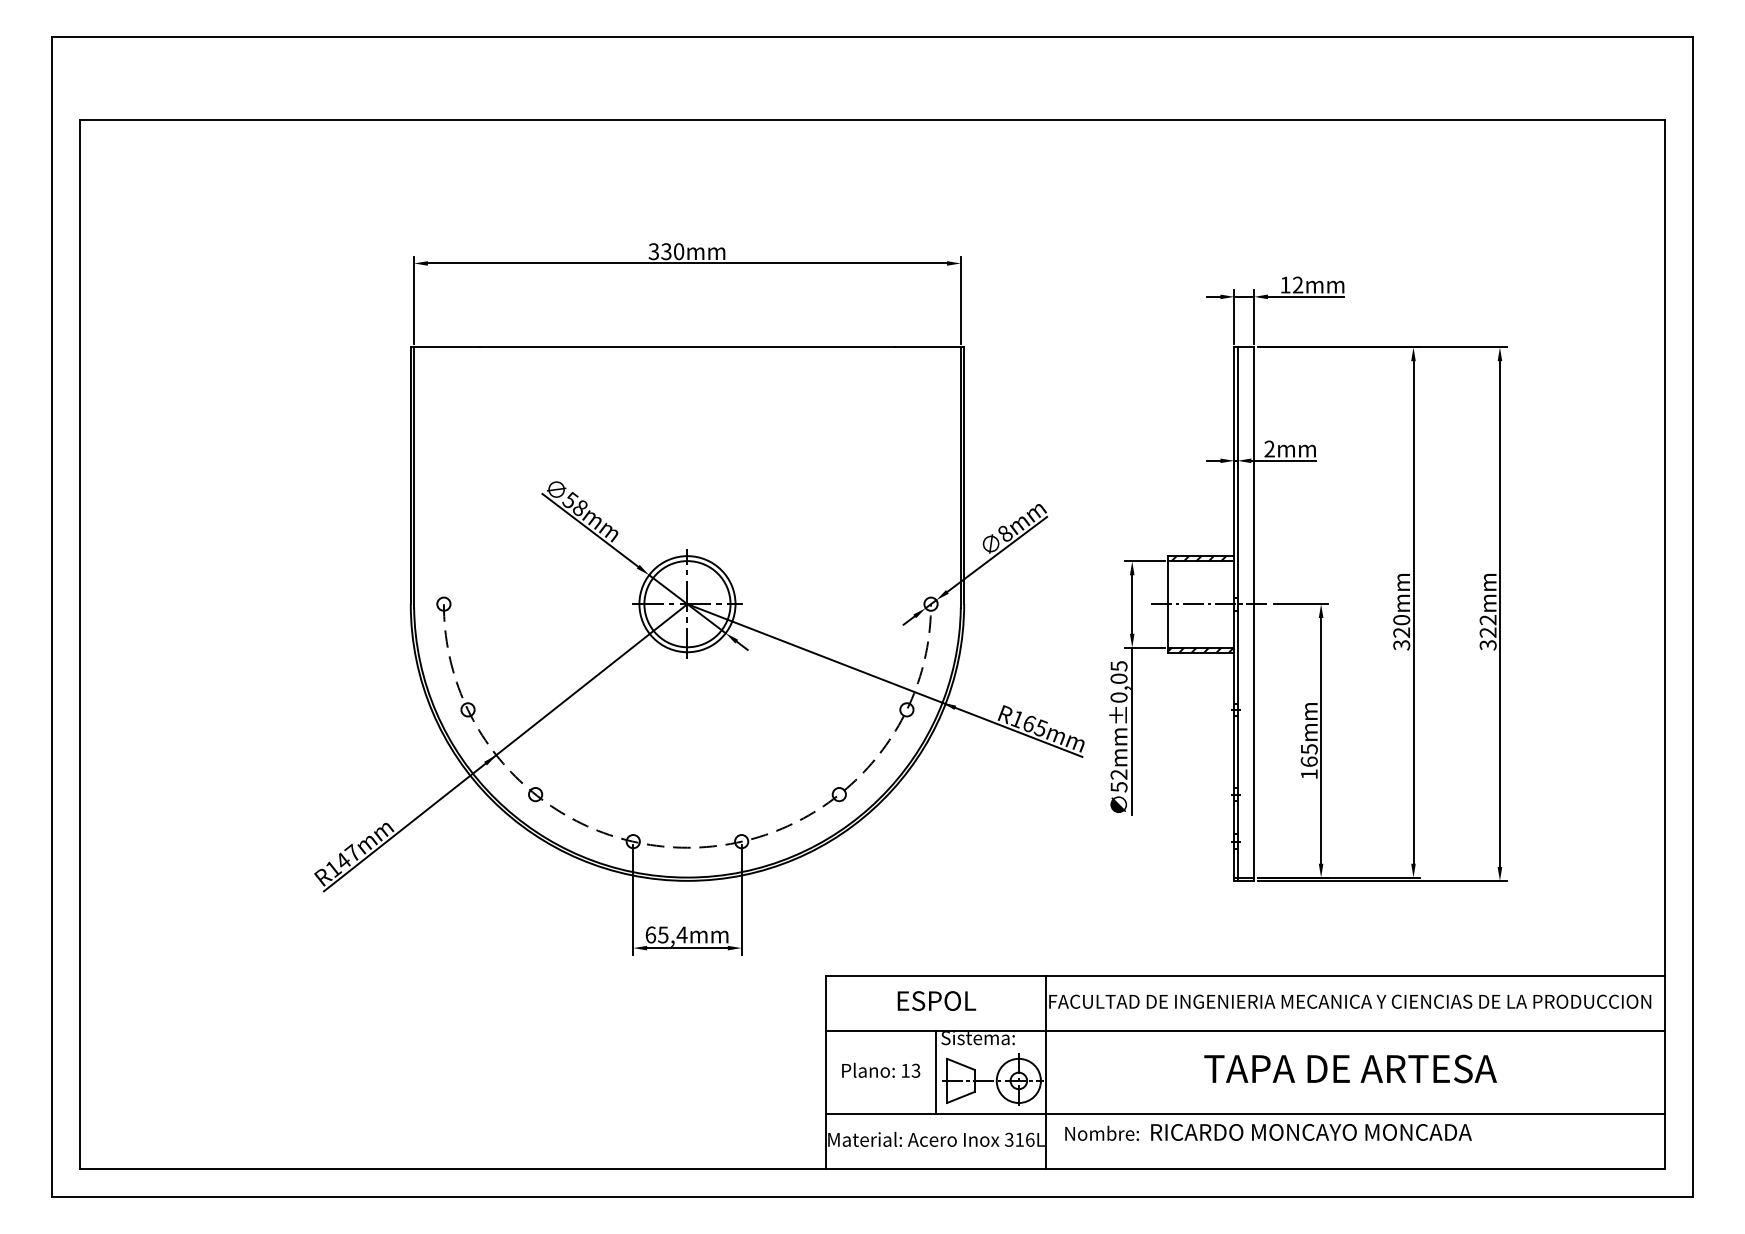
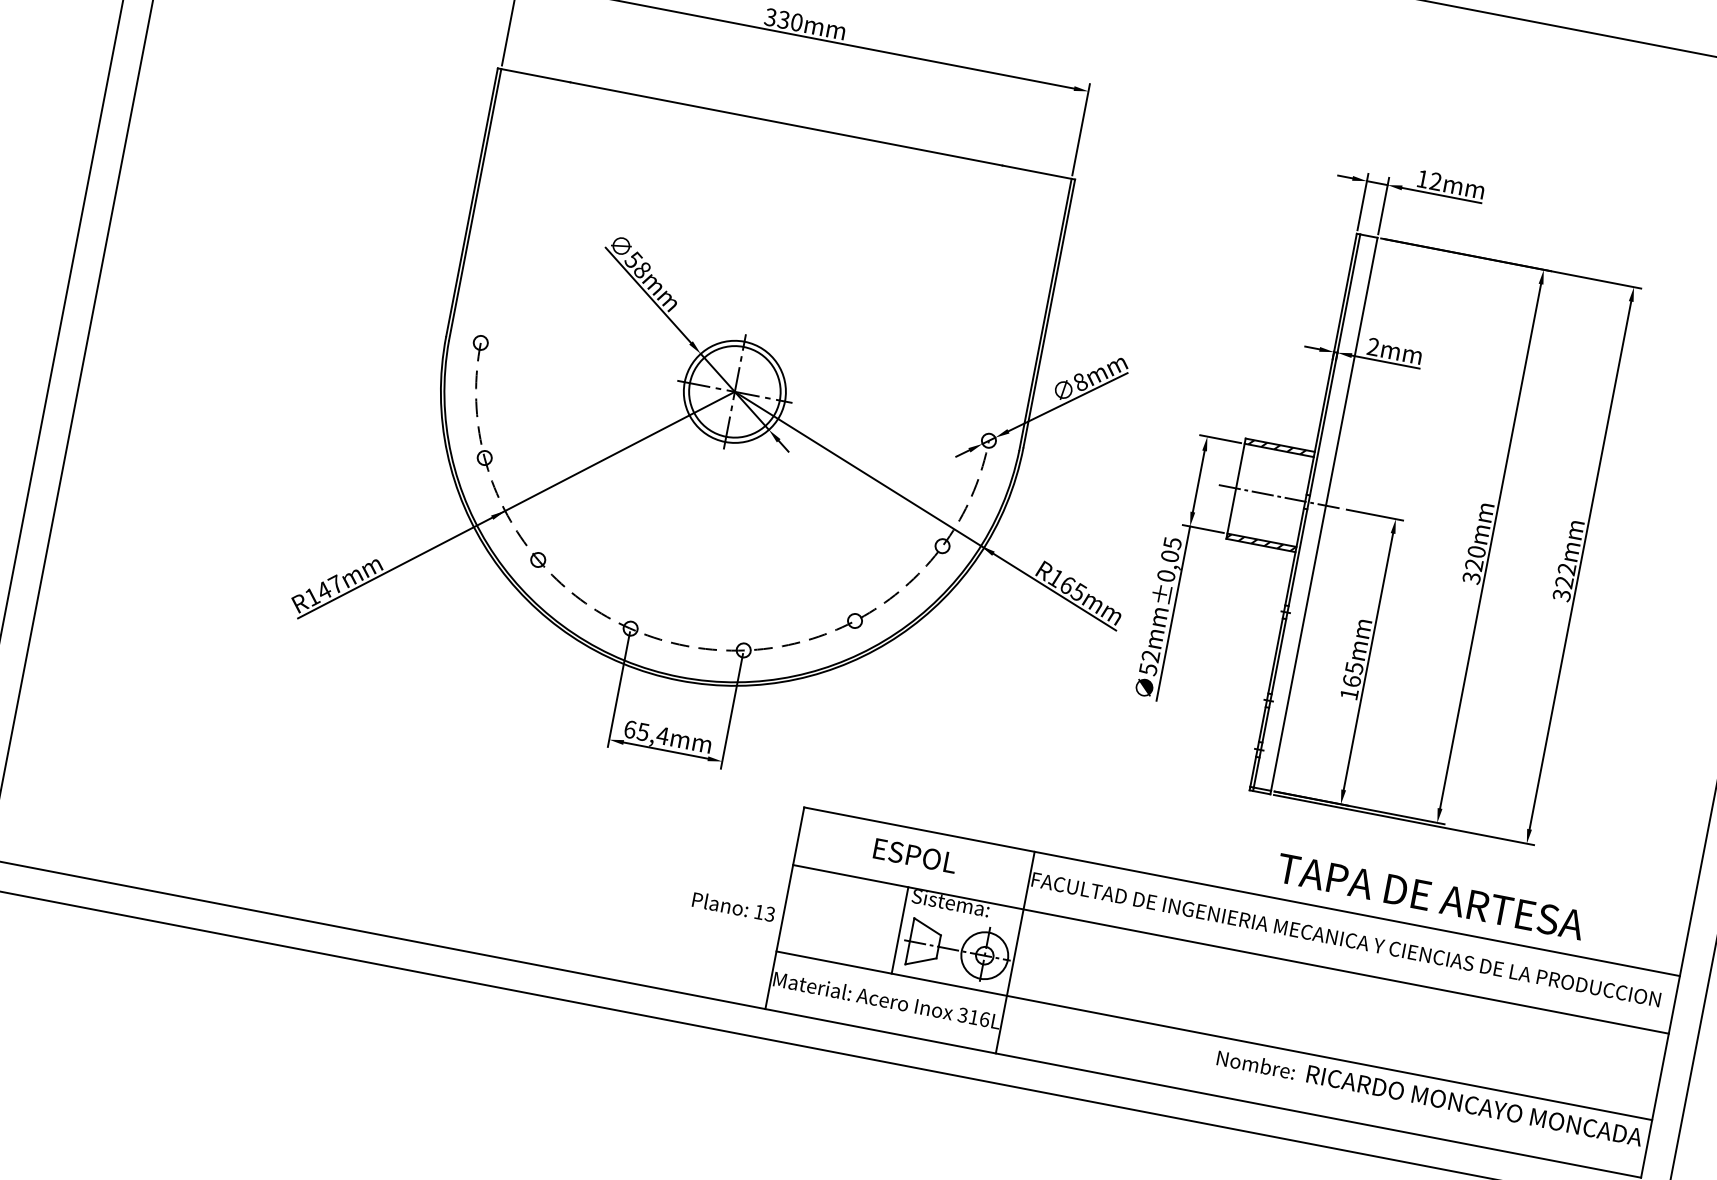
text: (1350, 1068) -> (1430, 896), moved
text: (881, 1069) -> (734, 905), moved
text: (1268, 1132) -> (1429, 1097), moved

